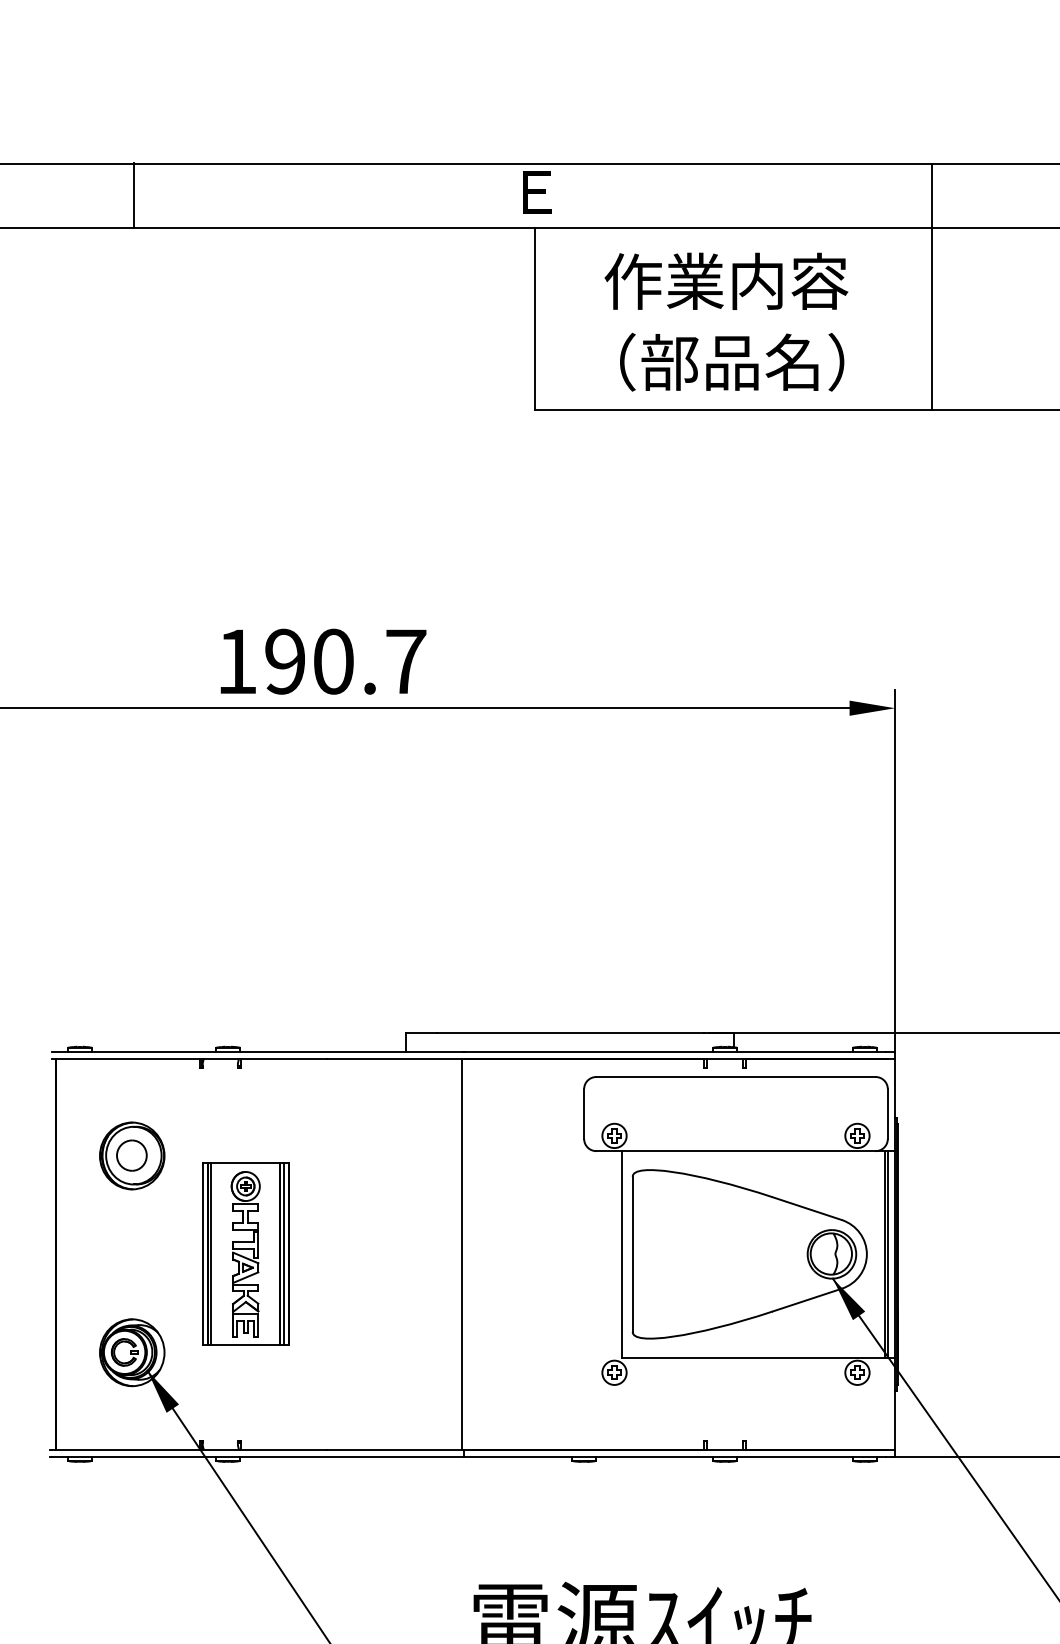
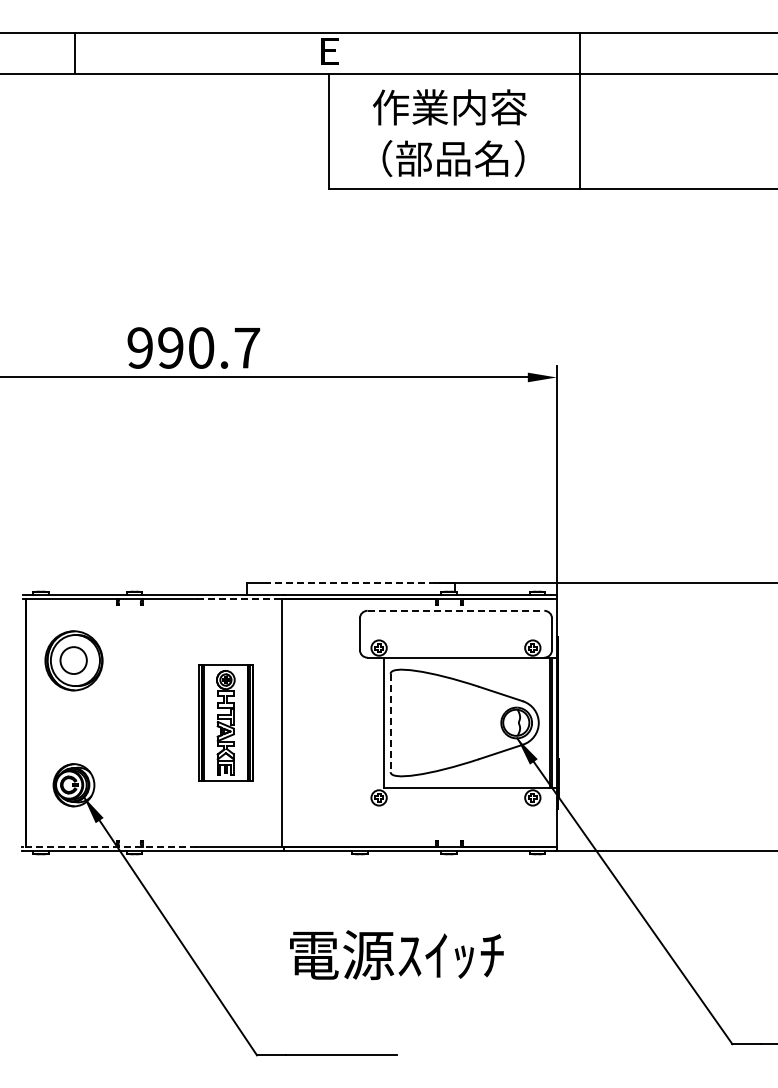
text: (235, 660) -> (139, 347), 190.7 -> 990.7
line: (570, 1033) -> (351, 583), solid -> dashed
line: (393, 1059) -> (239, 599), solid -> dashed
line: (736, 1076) -> (456, 610), solid -> dashed
part: (131, 1155) -> (73, 660), size x1.4
part: (245, 1253) -> (225, 722), moved
line: (632, 1255) -> (390, 723), solid -> dashed
line: (188, 1449) -> (109, 846), solid -> dashed

